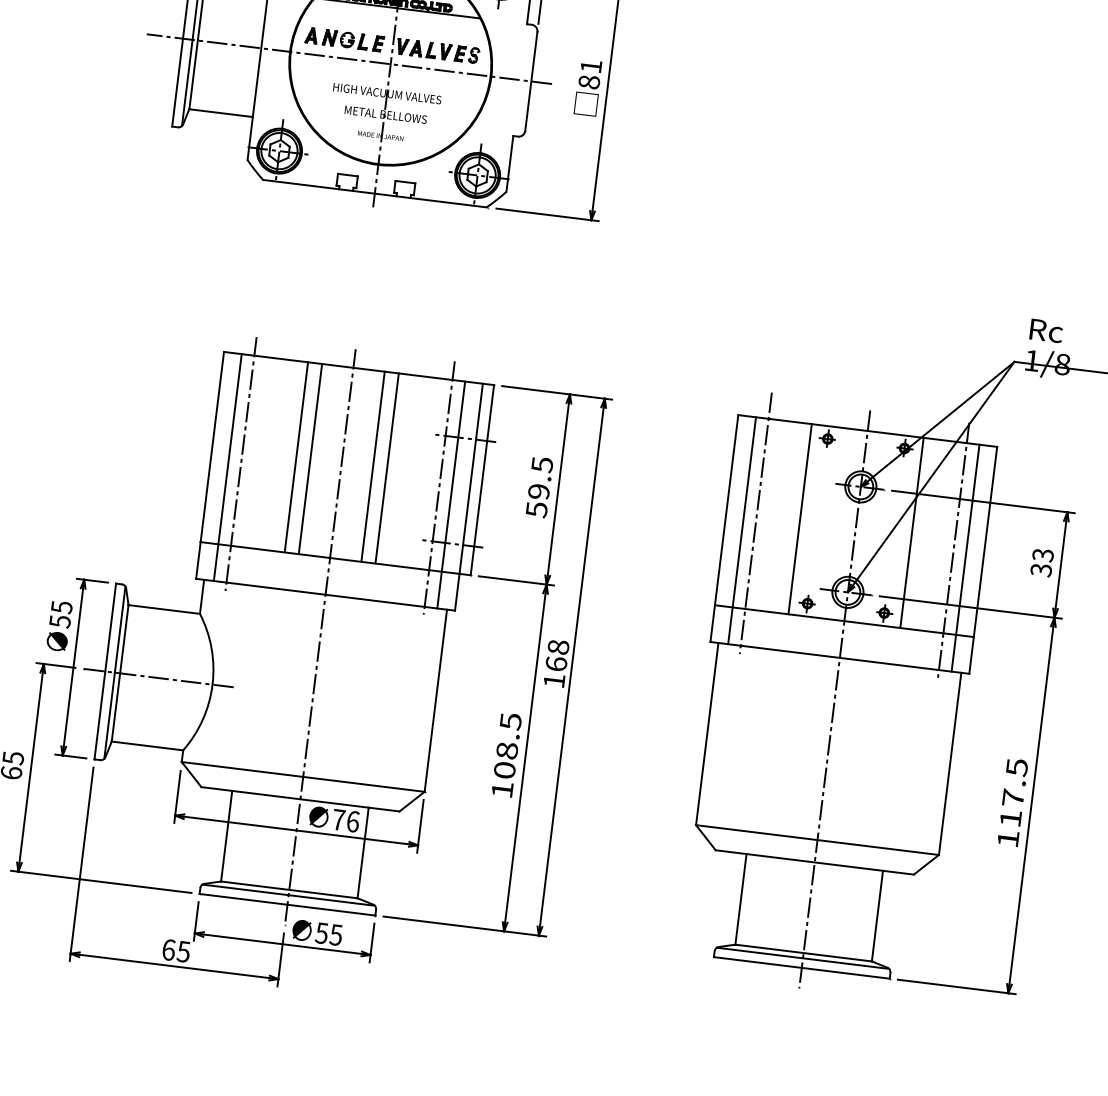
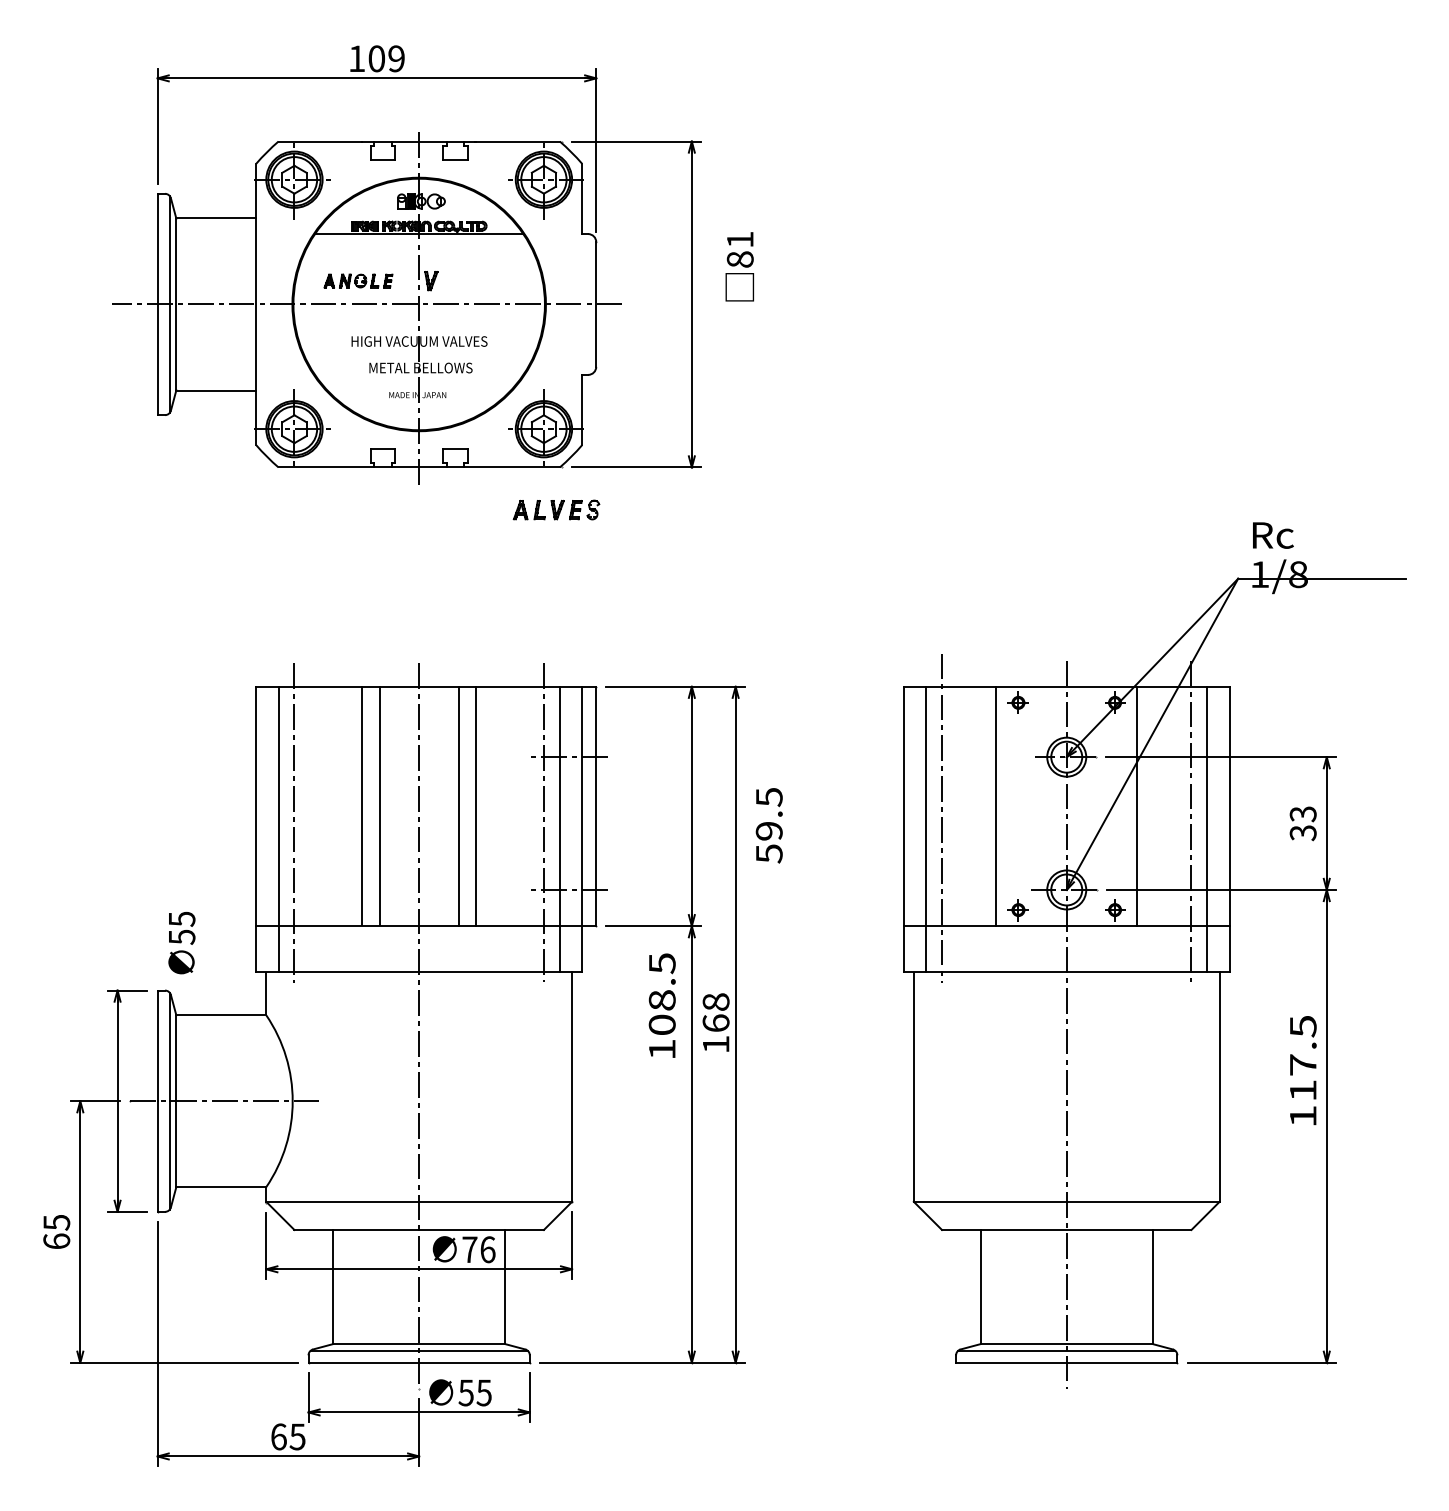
part: (344, 39) -> (358, 280), size x0.7
part: (444, 51) -> (556, 509), moved
text: (588, 87) -> (739, 266), moved
text: (538, 487) -> (768, 825), moved
text: (59, 626) -> (181, 943), moved
text: (506, 754) -> (661, 1005), moved
text: (1013, 802) -> (1303, 1070), moved

